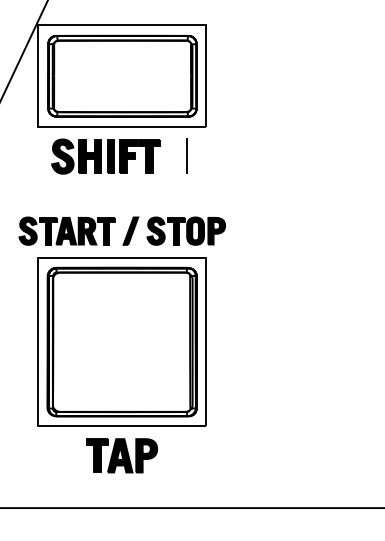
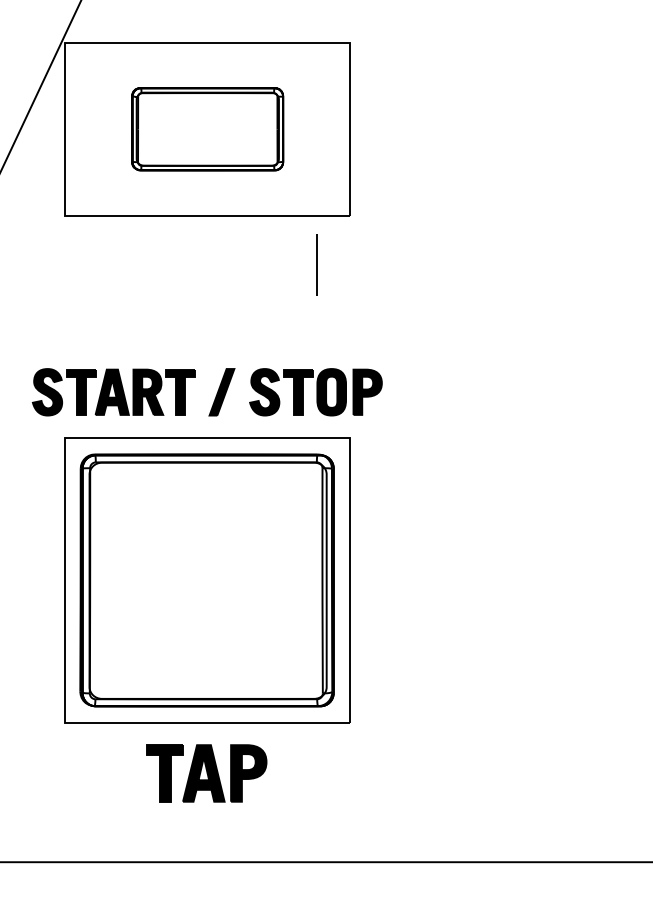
part: (122, 75) -> (207, 128), size x0.6
part: (105, 156) -> (178, 265), removed

